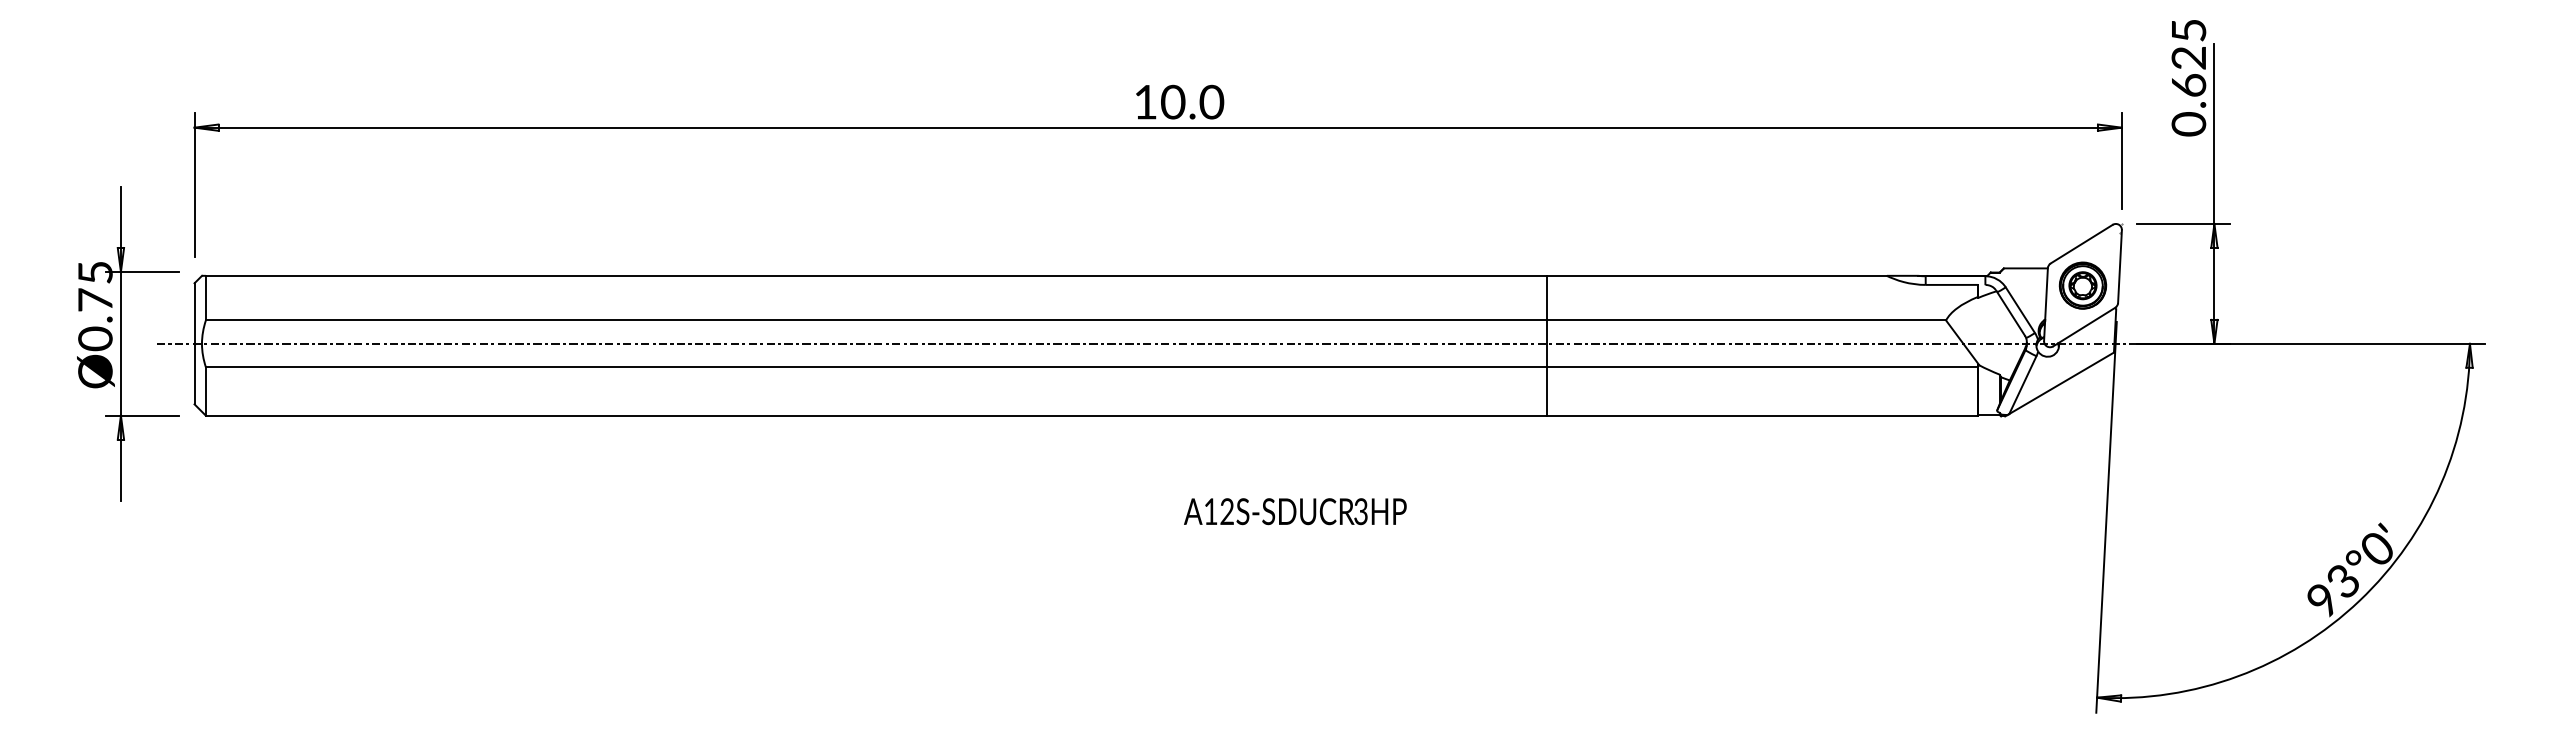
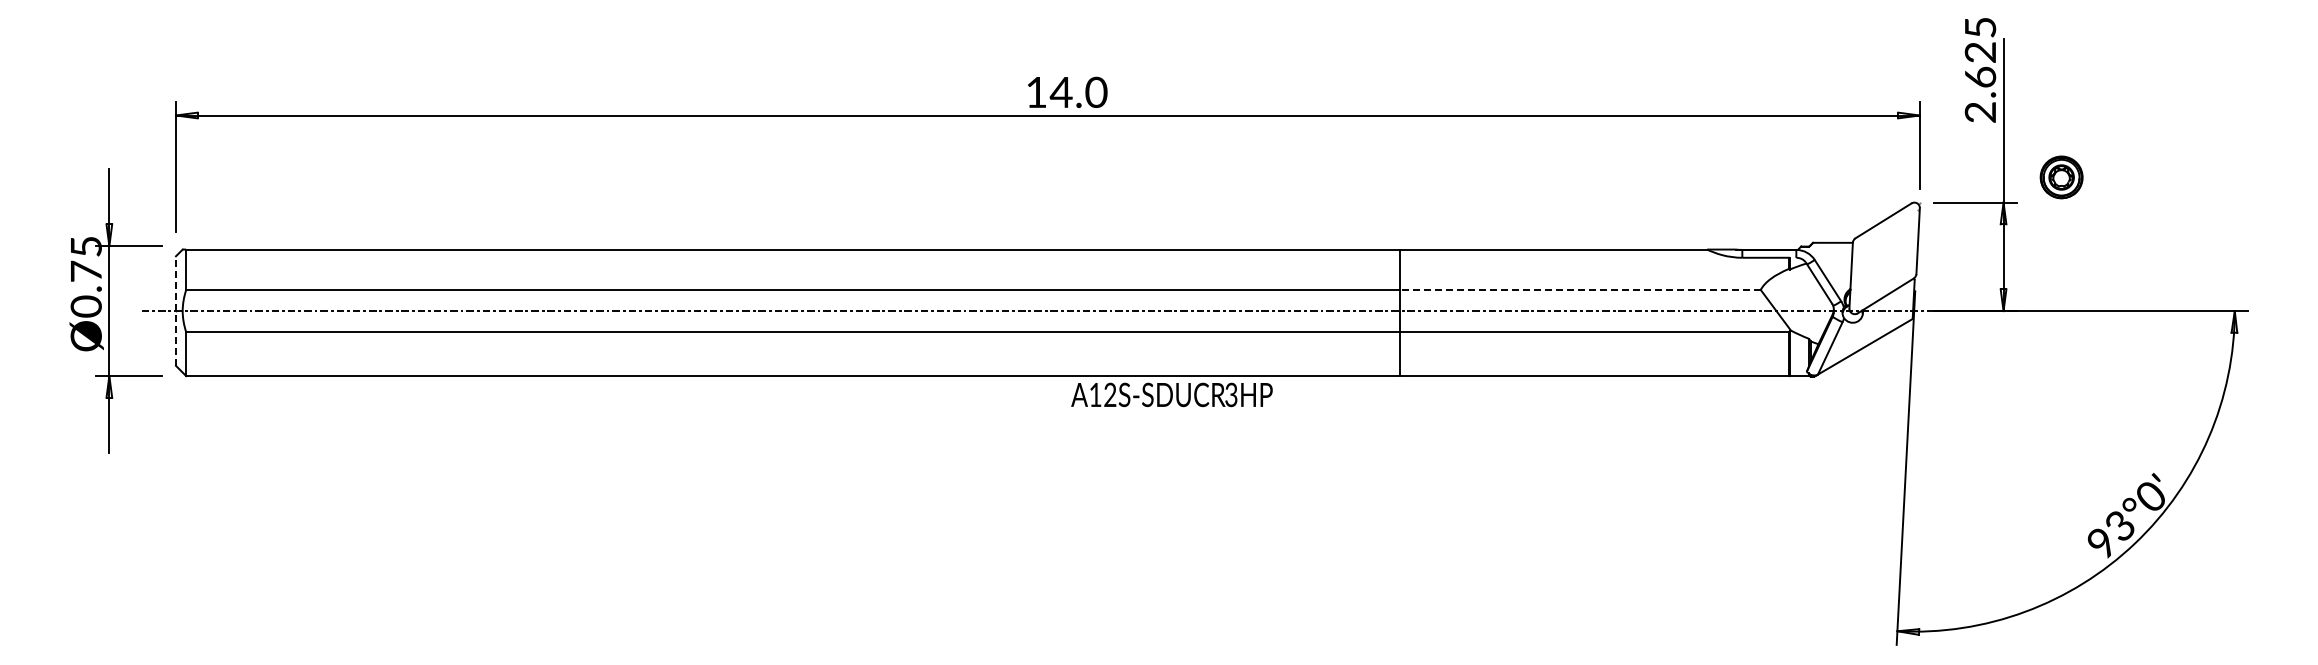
text: (1172, 102) -> (1060, 92), 10.0 -> 14.0
text: (2188, 124) -> (1980, 112), 0.625 -> 2.625
part: (2082, 285) -> (2061, 177), moved
line: (1746, 319) -> (1580, 289), solid -> dashed
line: (194, 344) -> (175, 311), solid -> dashed
text: (1294, 511) -> (1171, 394), moved

